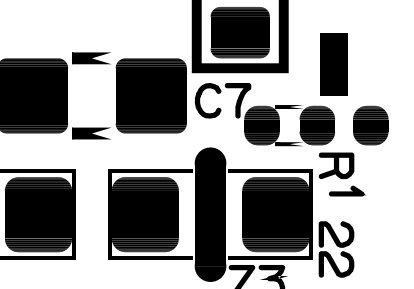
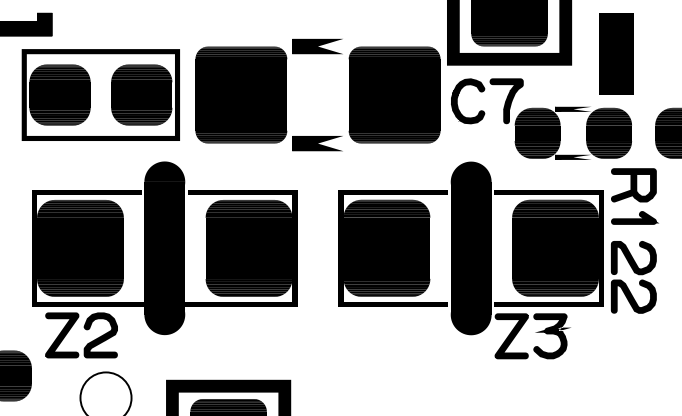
part: (333, 63) -> (616, 53), moved
part: (347, 190) -> (634, 217), moved
part: (336, 249) -> (633, 277), moved

